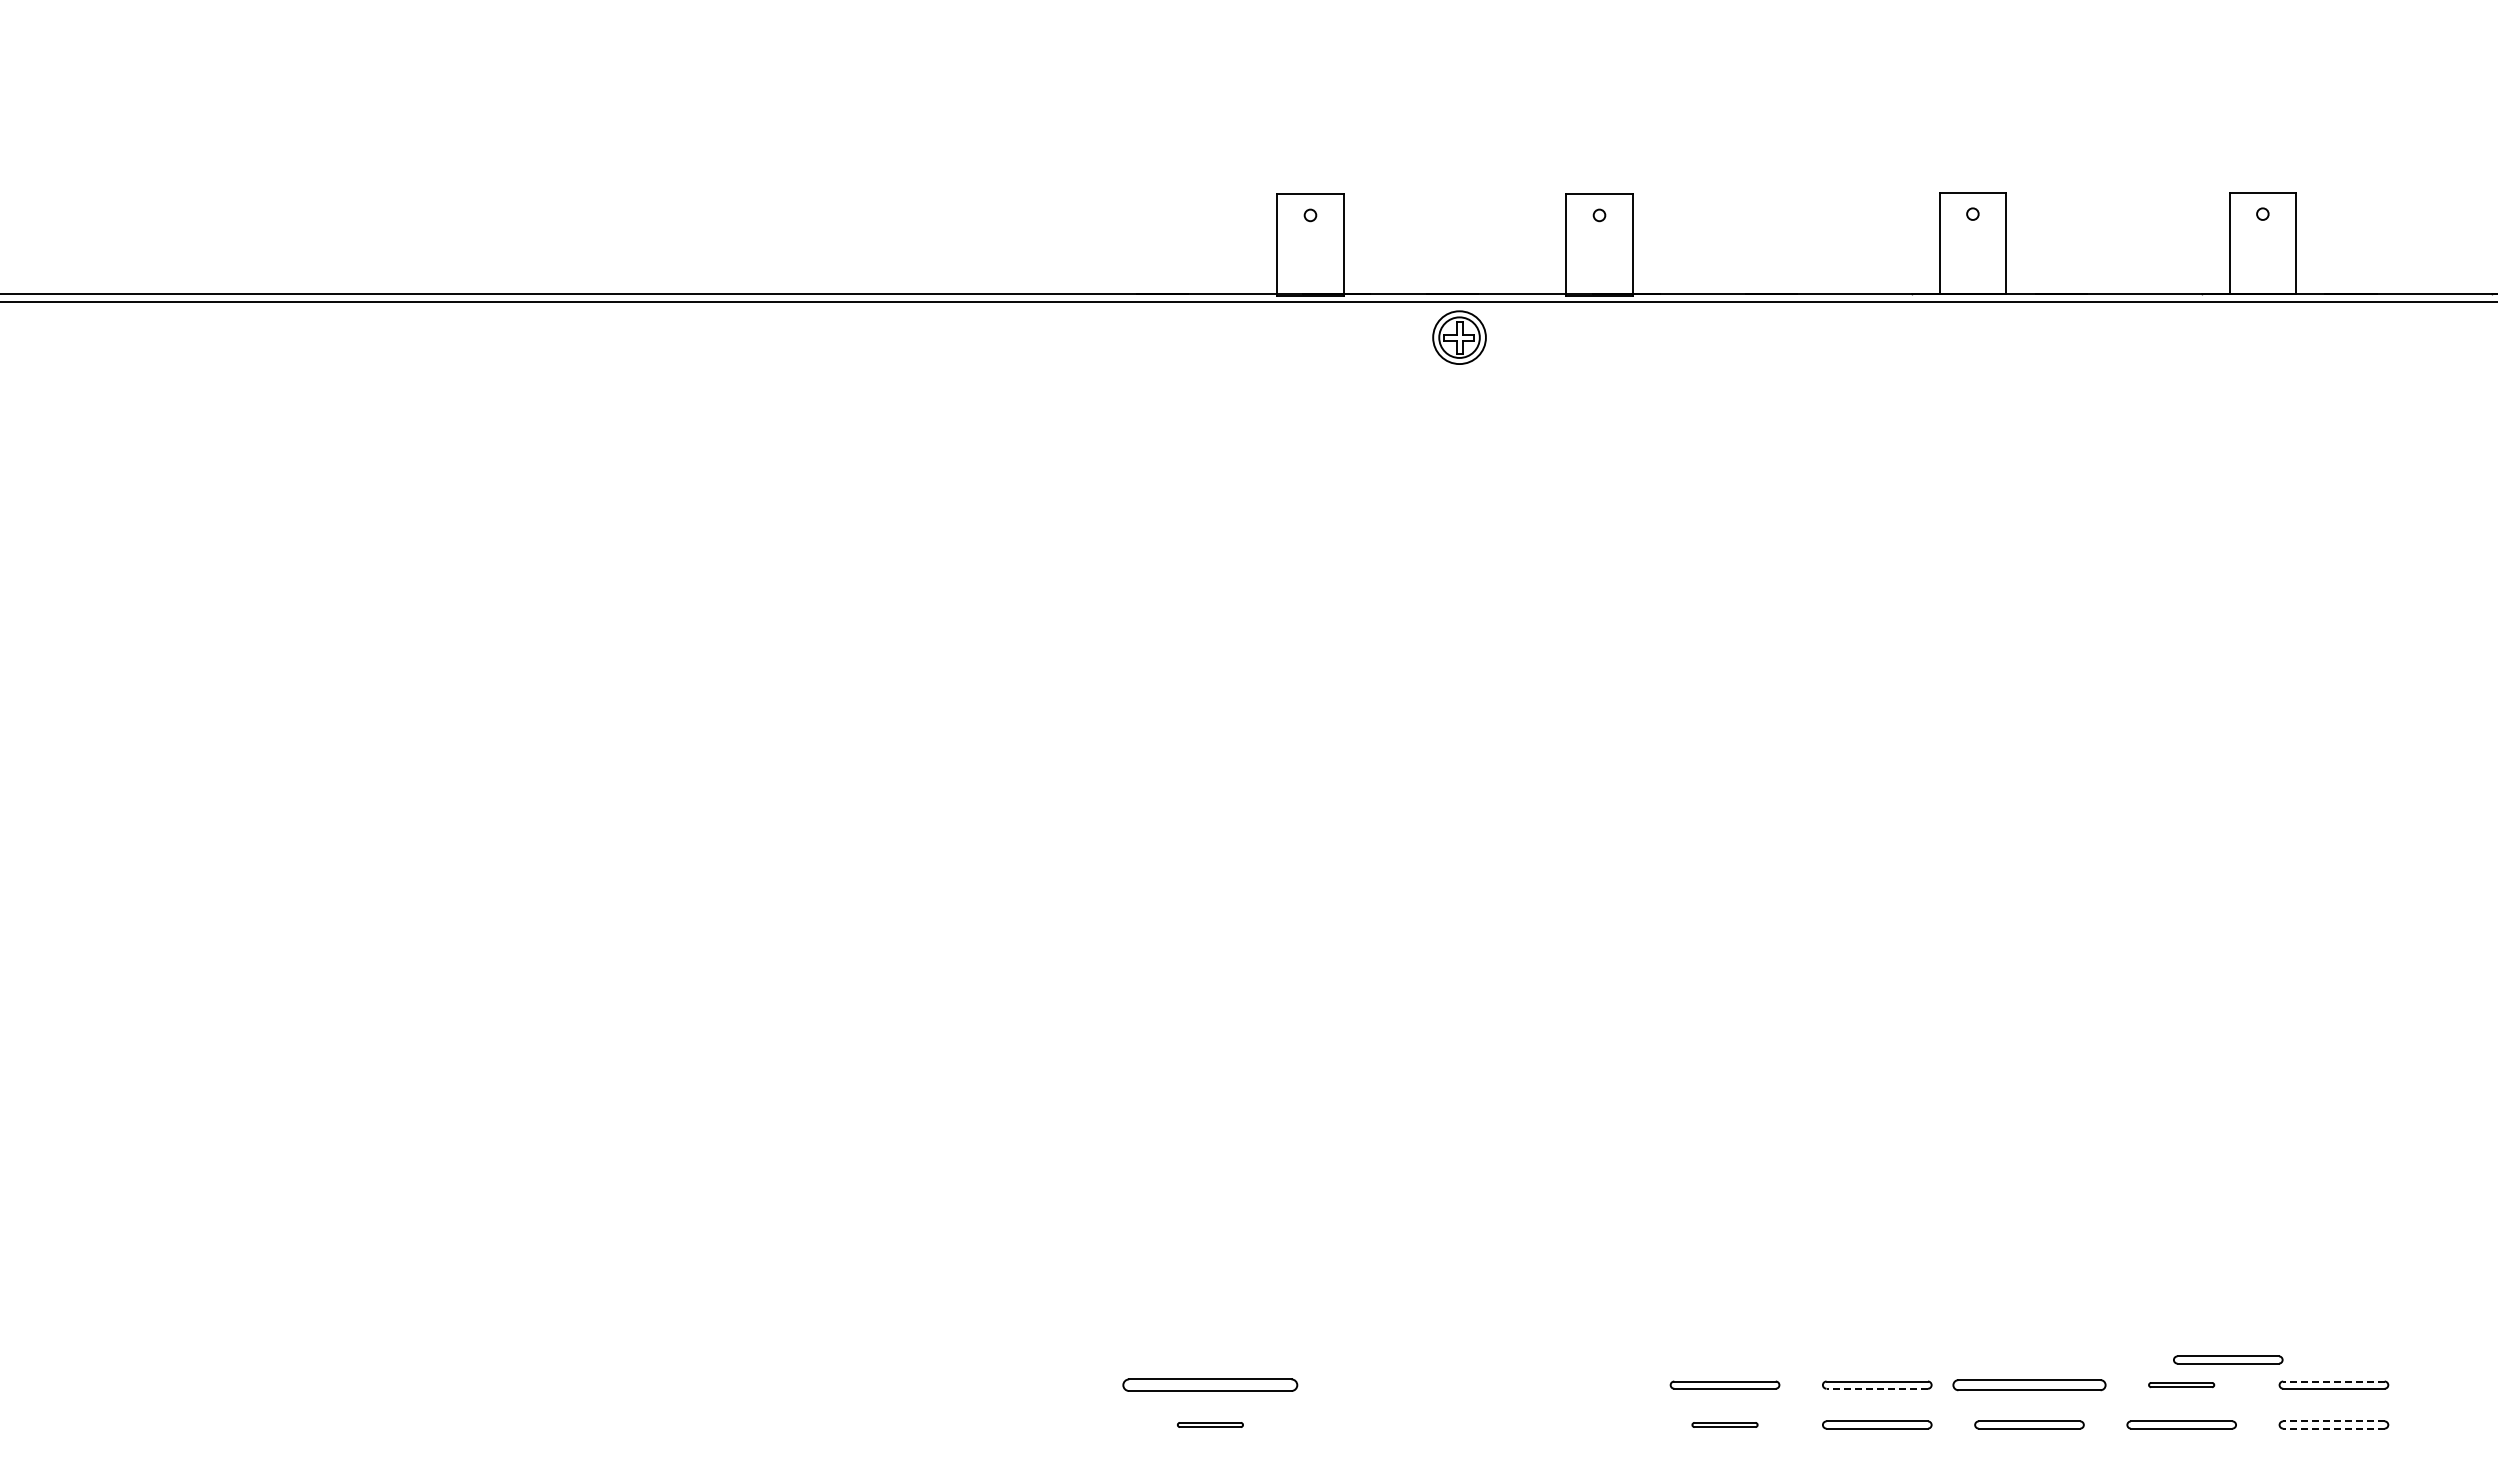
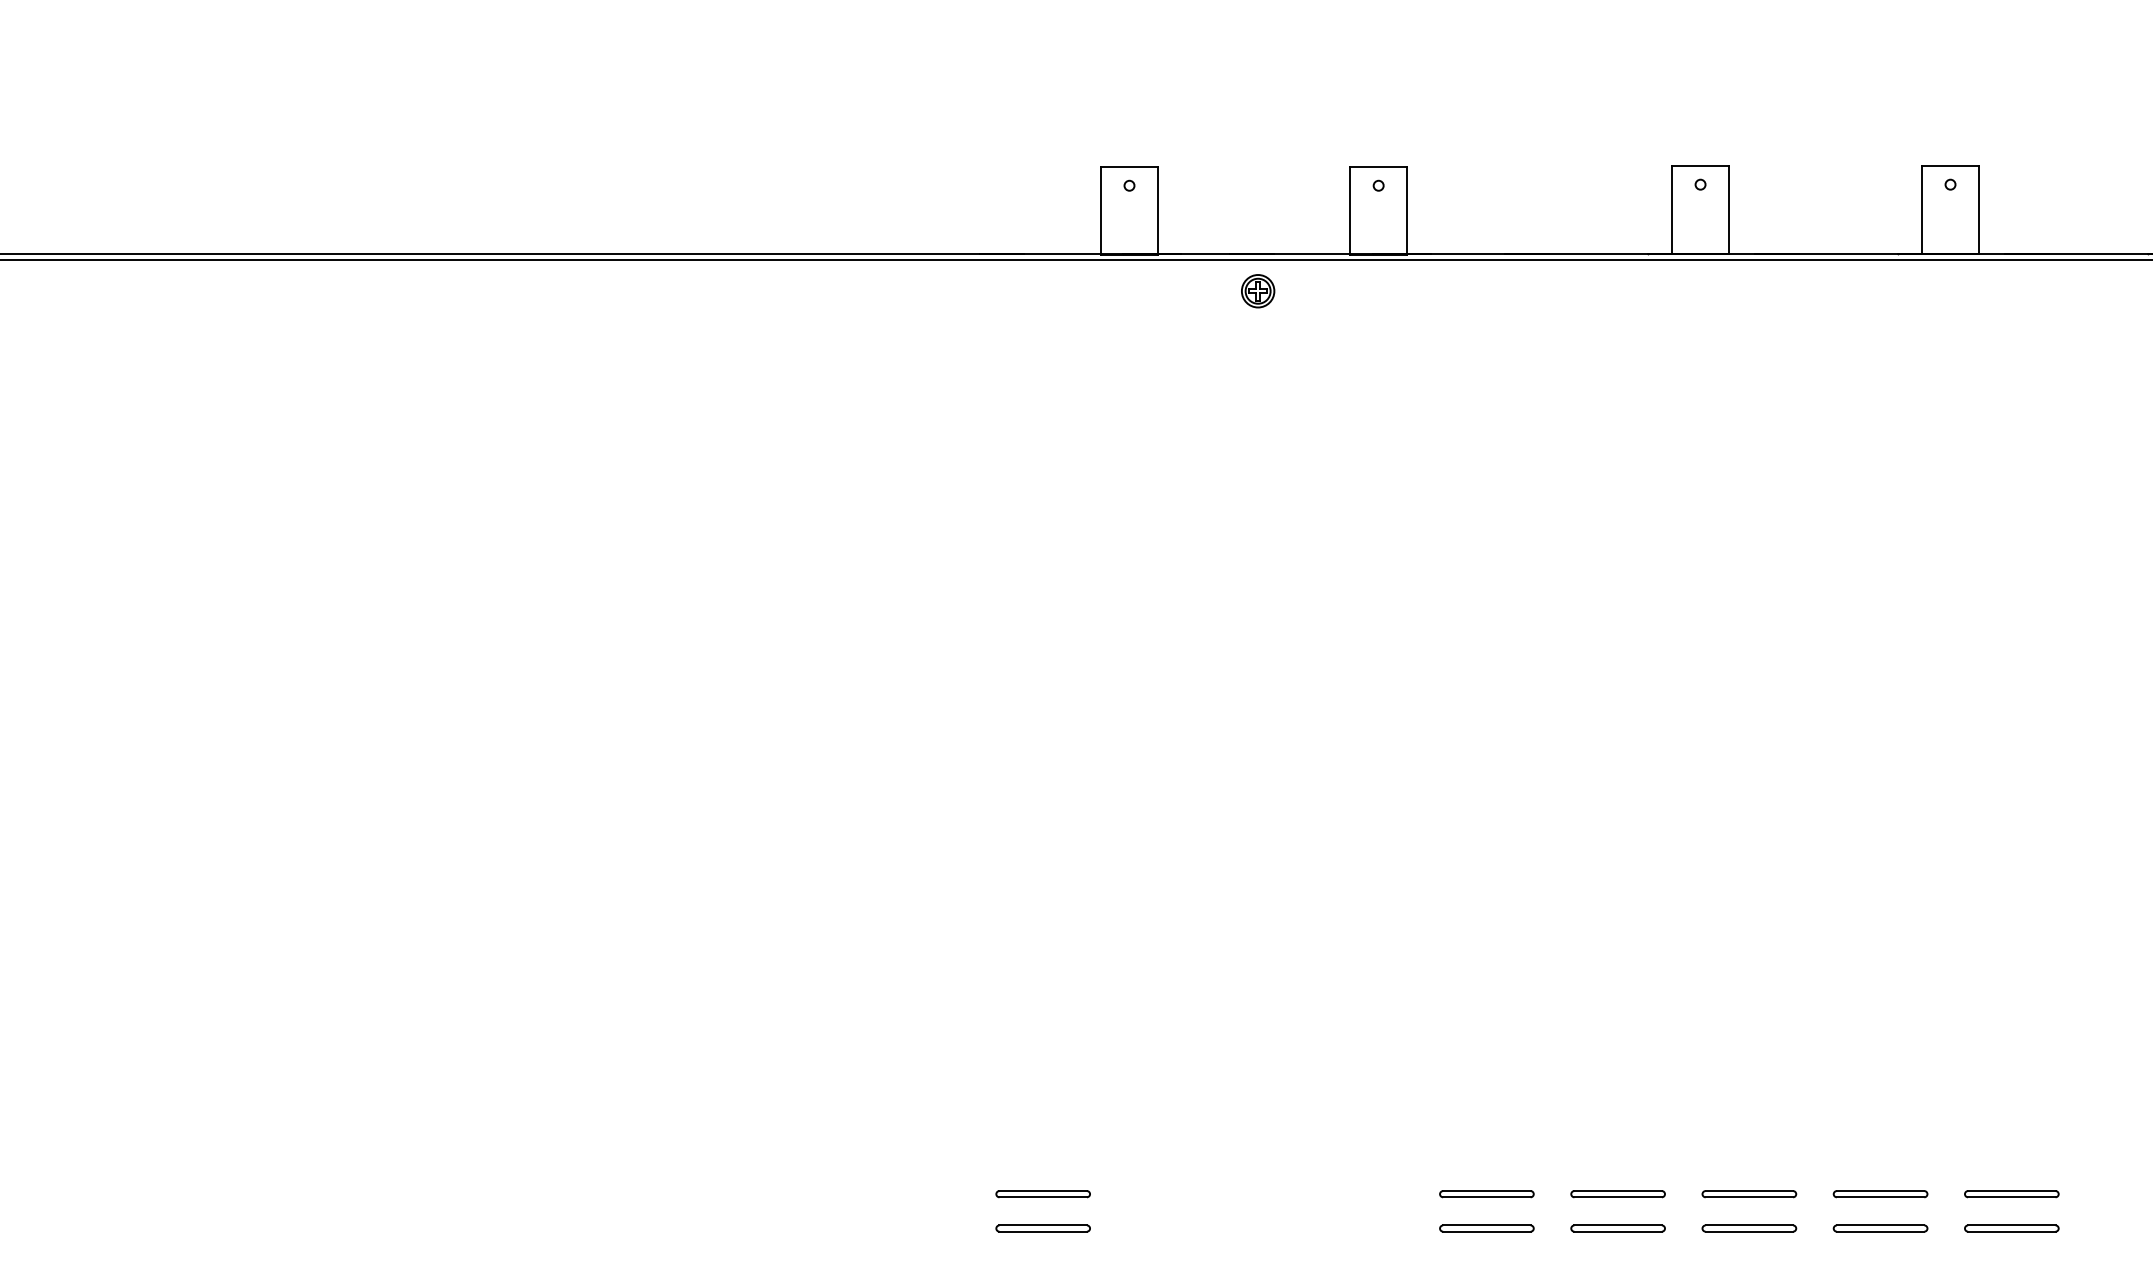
part: (1459, 337) -> (1257, 291), size x0.71
part: (2228, 1359) -> (1920, 1172), removed
line: (2333, 1381) -> (2011, 1191), dashed -> solid
part: (1210, 1384) -> (1043, 1193), size x0.62
part: (2029, 1384) -> (1749, 1193), size x0.71
part: (2181, 1384) -> (1880, 1193), size x1.67
line: (1877, 1388) -> (1618, 1197), dashed -> solid
line: (2333, 1421) -> (2011, 1225), dashed -> solid
part: (1210, 1424) -> (1043, 1228), size x1.67
part: (1724, 1424) -> (1486, 1228), size x1.67
line: (2333, 1428) -> (2011, 1231), dashed -> solid

